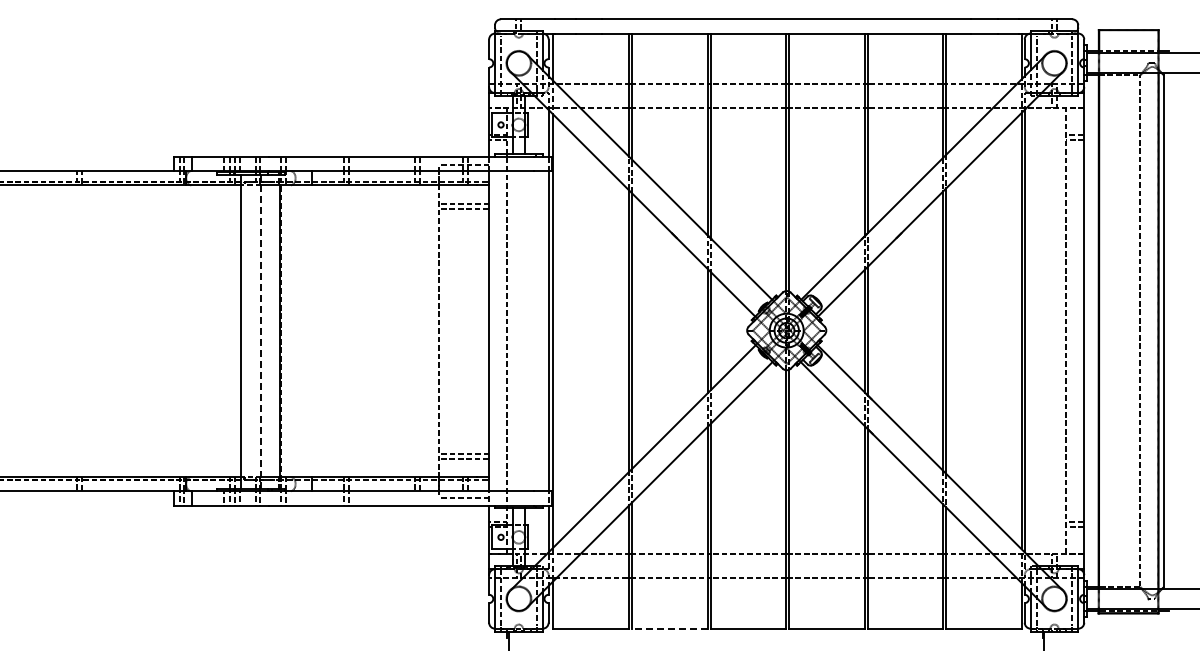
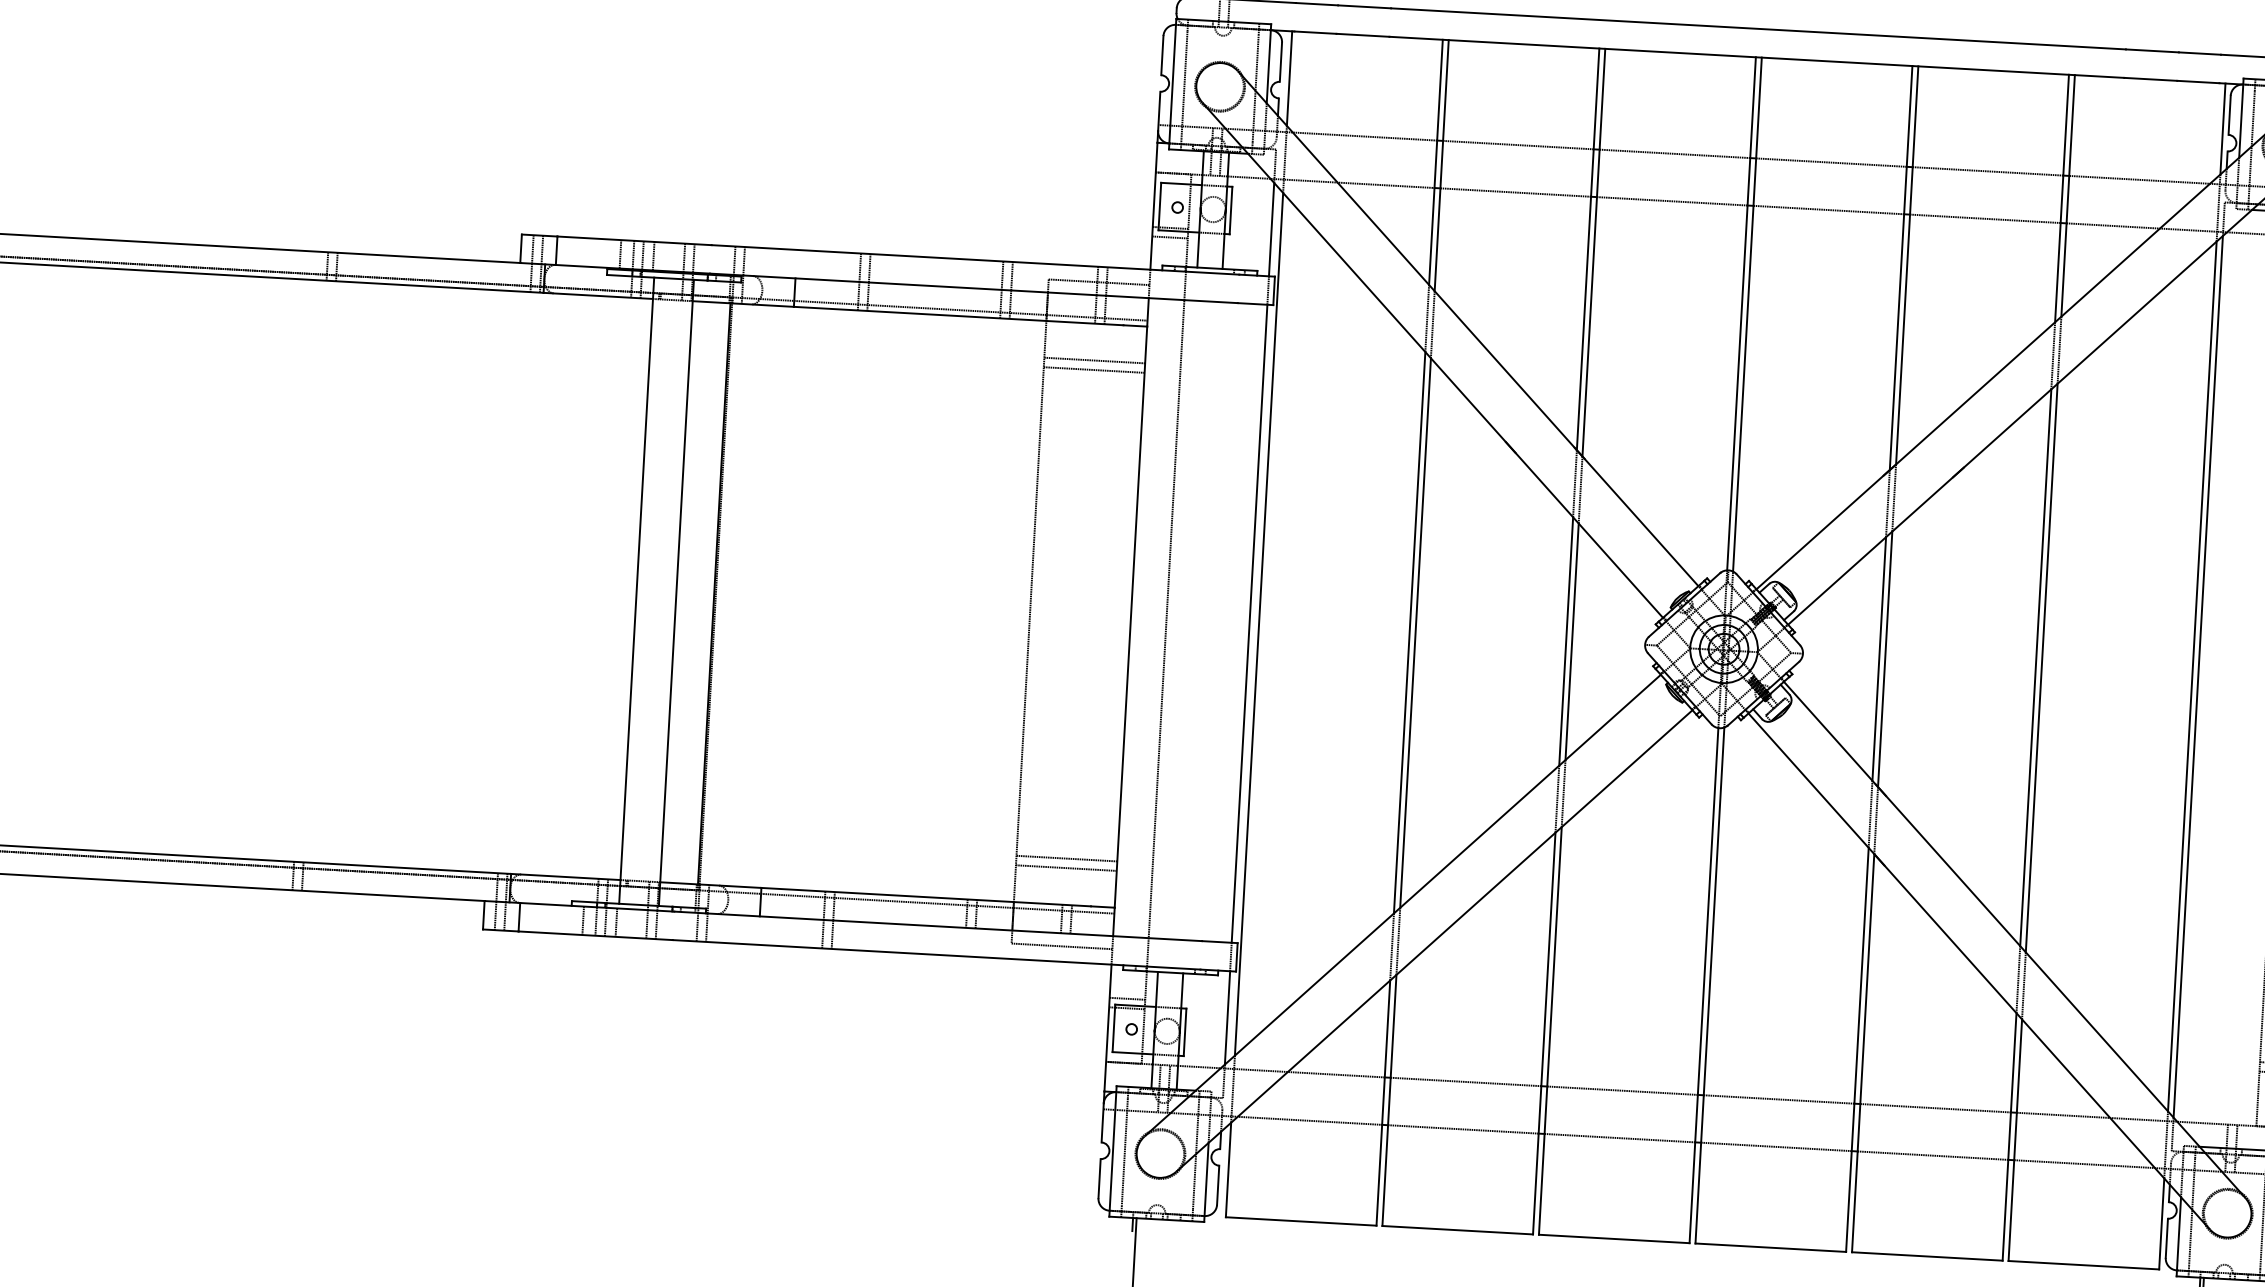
line: (261, 331) -> (677, 592), dashed -> solid
line: (669, 628) -> (1457, 1229), dashed -> solid

